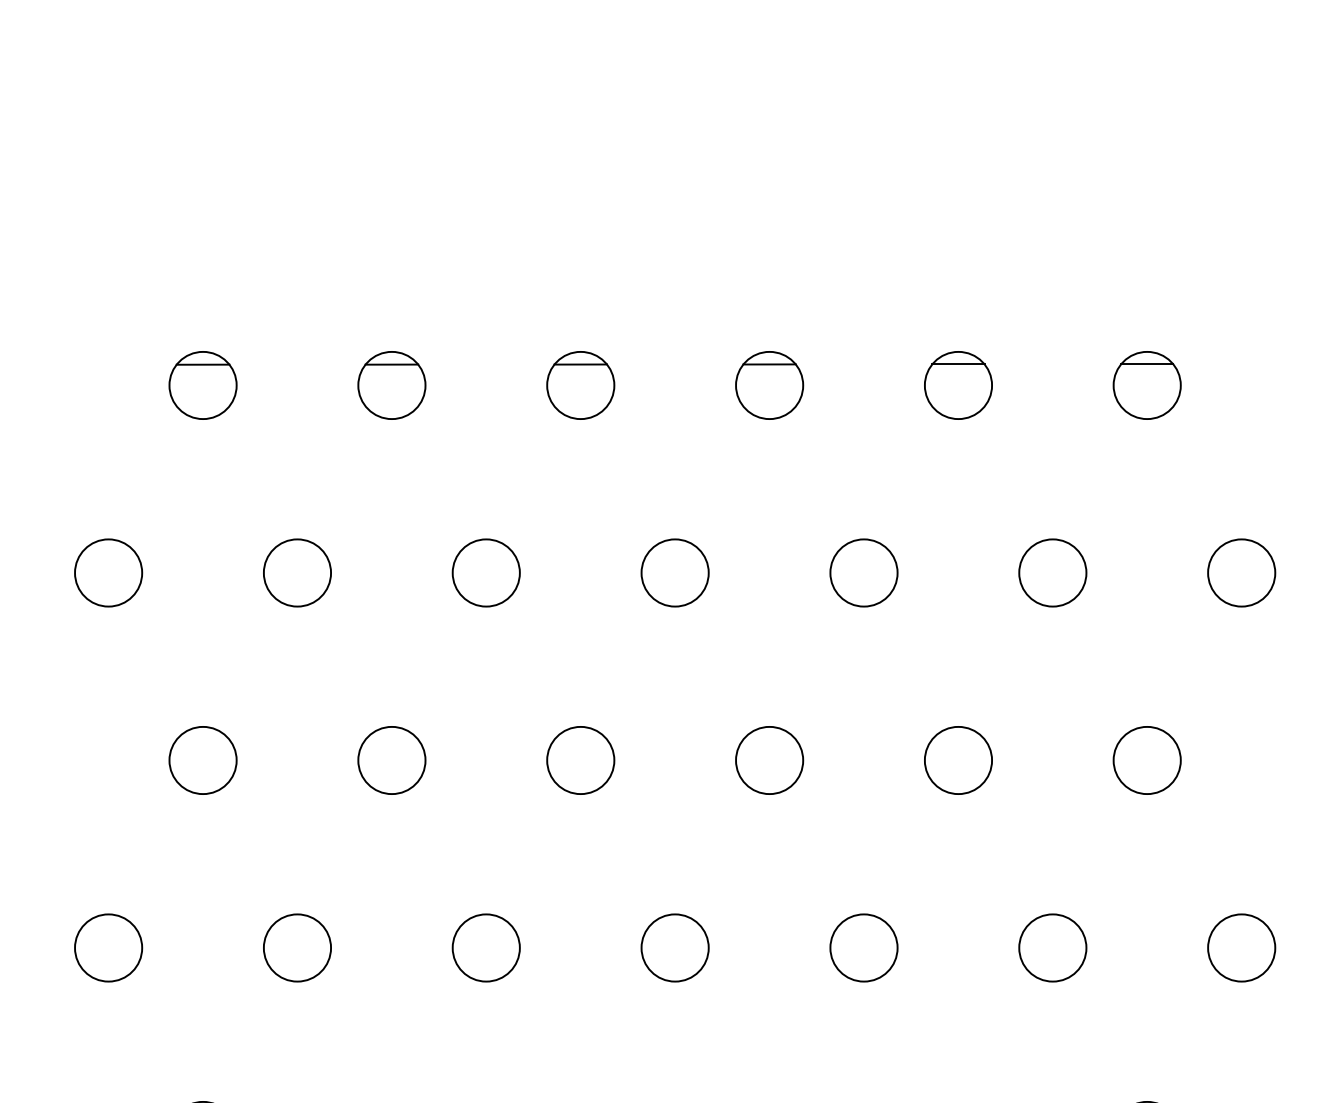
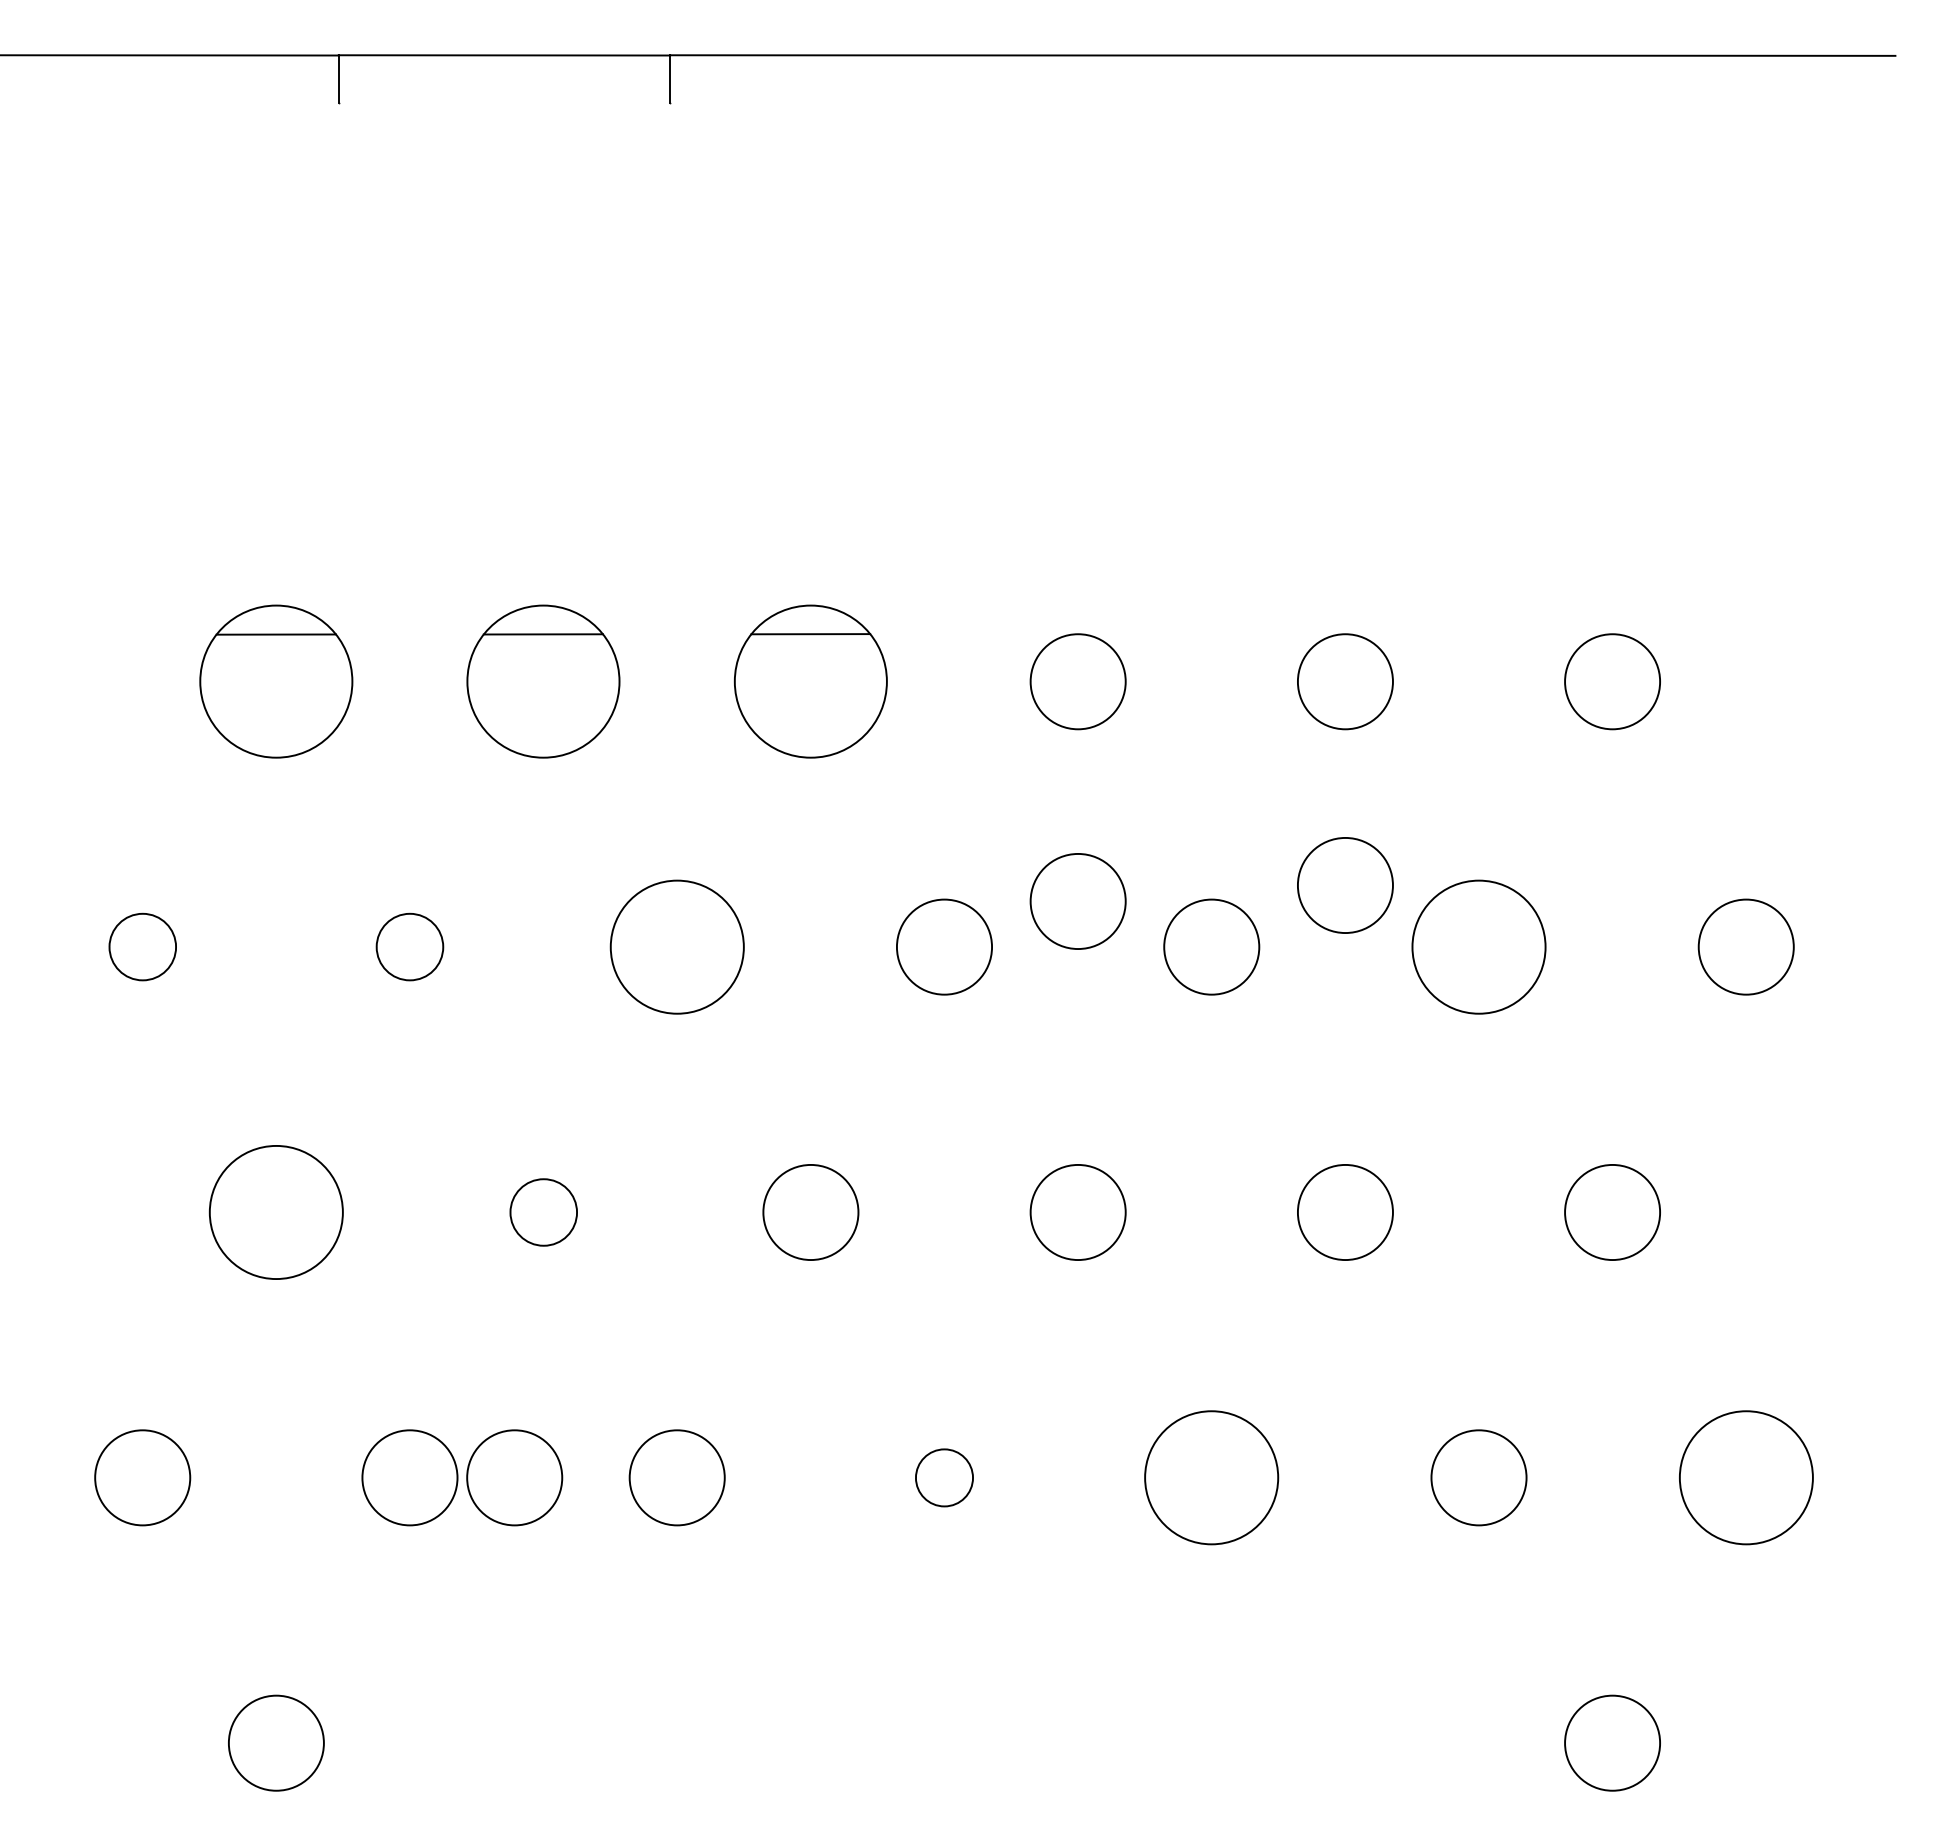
line: (769, 364) -> (1078, 651), removed
line: (958, 364) -> (1345, 651), removed
line: (1147, 364) -> (1612, 651), removed
part: (203, 385) -> (276, 681), size x1.6
part: (391, 385) -> (543, 681), size x1.6
part: (580, 385) -> (810, 681), size x1.6
circle: (958, 529) -> (1345, 885), added
circle: (769, 540) -> (1077, 901), added
circle: (108, 572) -> (142, 946), size x0.7
circle: (297, 572) -> (409, 946), size x0.7
circle: (485, 572) -> (676, 946), size x1.4
circle: (1052, 572) -> (1478, 946), size x1.4
circle: (203, 760) -> (276, 1212), size x1.4
circle: (391, 760) -> (543, 1212), size x0.7
circle: (371, 947) -> (514, 1477), added
circle: (675, 947) -> (944, 1477), size x0.6
circle: (863, 947) -> (1211, 1477), size x1.4
circle: (1241, 947) -> (1745, 1477), size x1.4

